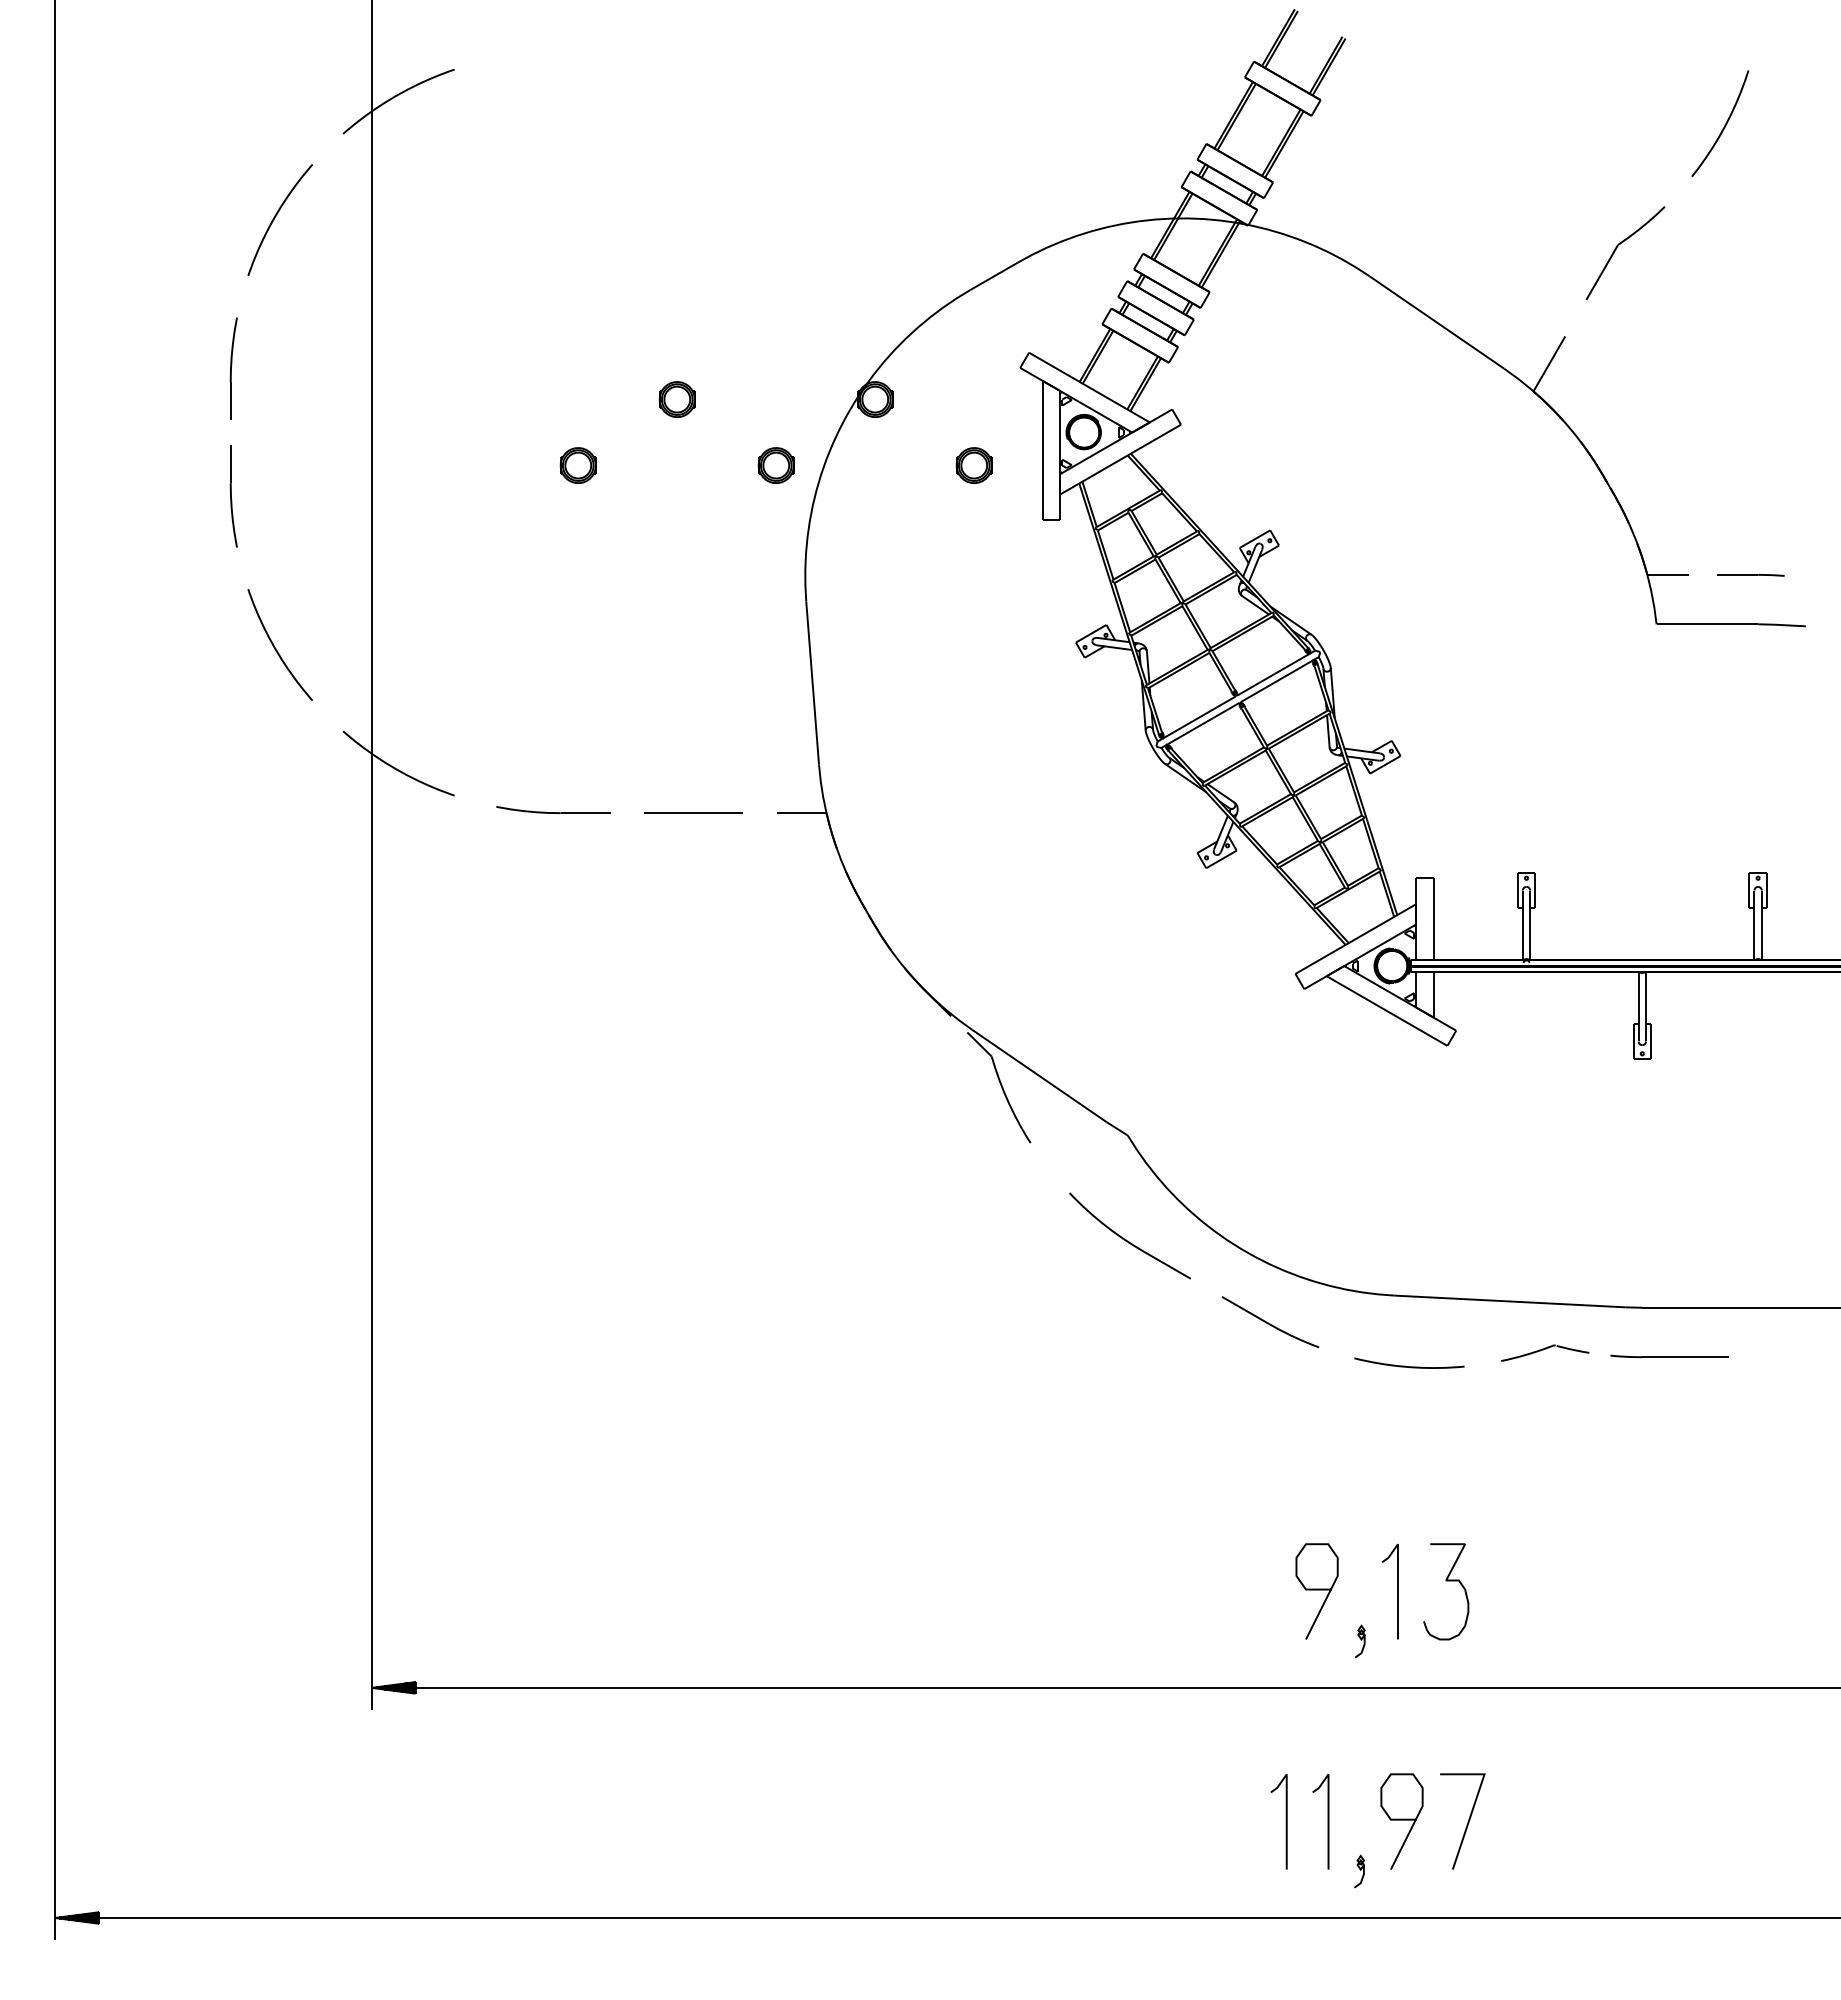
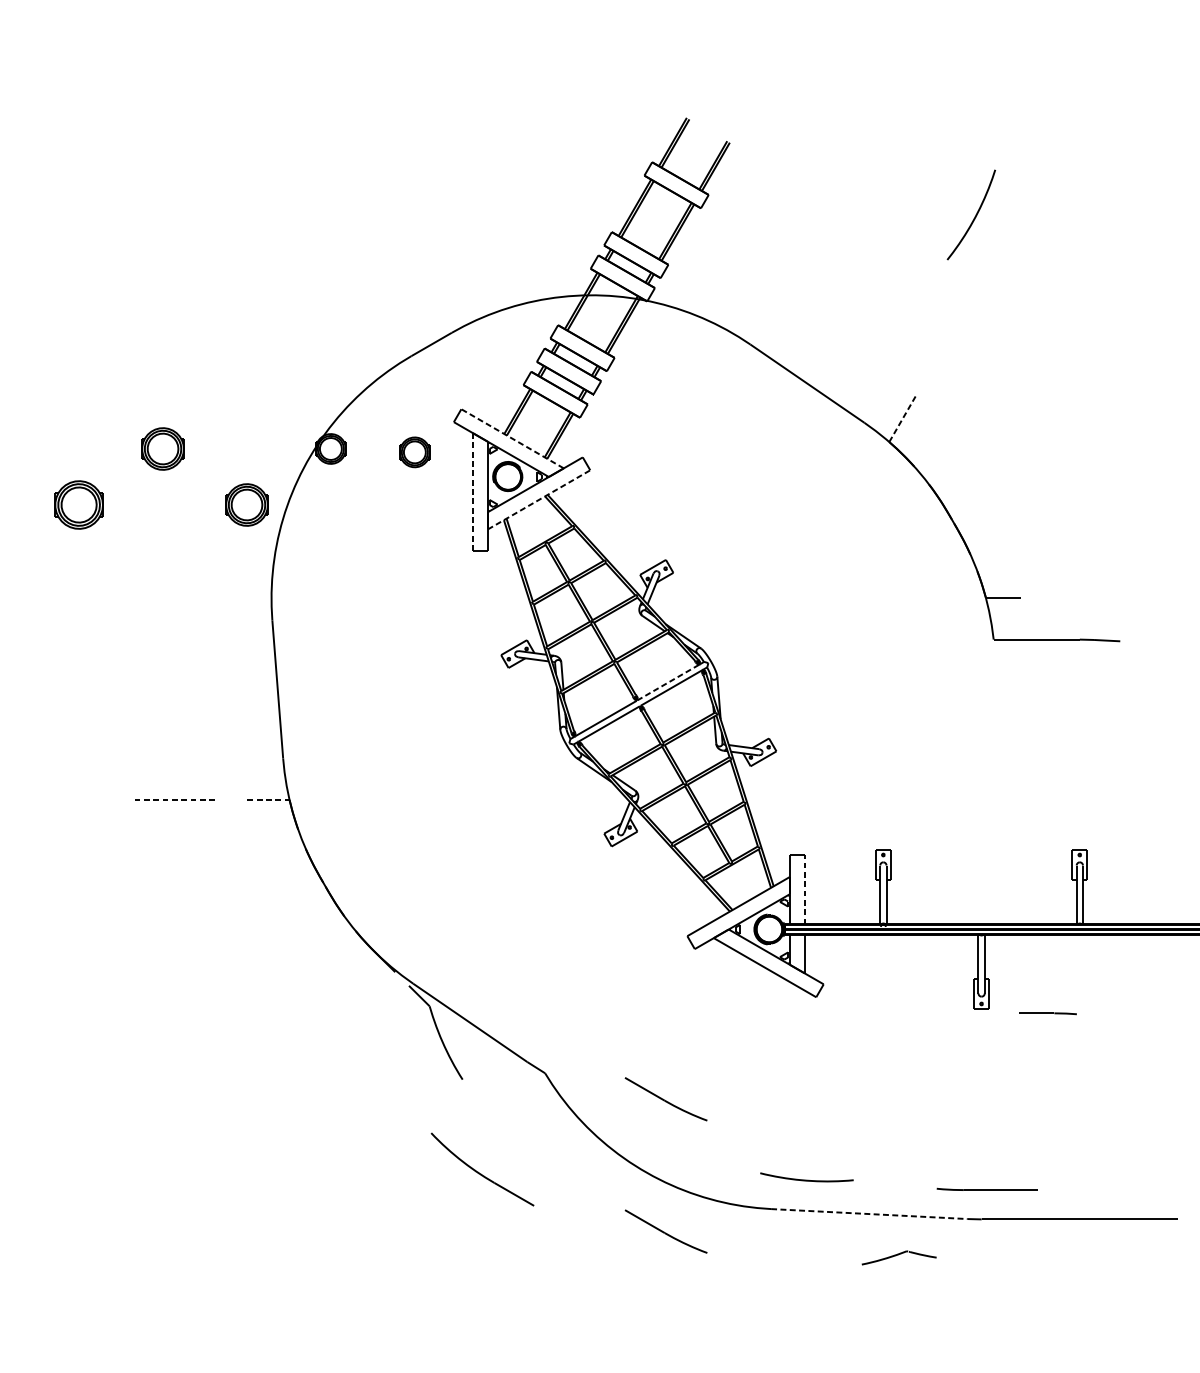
curve: (1723, 126) -> (974, 217), moved
part: (1617, 248) -> (960, 320), removed
line: (1549, 363) -> (902, 418), solid -> dashed
line: (1089, 387) -> (512, 438), solid -> dashed
part: (676, 399) -> (162, 448), size x1.4
line: (1042, 450) -> (472, 492), solid -> dashed
line: (1120, 459) -> (538, 499), solid -> dashed
part: (577, 465) -> (78, 504), size x1.6
part: (775, 465) -> (246, 504), size x1.4
part: (973, 465) -> (414, 452), moved
line: (1750, 575) -> (1047, 1013), moved
line: (1273, 674) -> (668, 682), solid -> dashed
part: (553, 809) -> (57, 796), removed
line: (693, 813) -> (176, 800), solid -> dashed
line: (801, 813) -> (268, 800), solid -> dashed
line: (1433, 919) -> (804, 890), solid -> dashed
part: (1270, 1166) -> (666, 1099), added
part: (1129, 1235) -> (482, 1169), moved
line: (1509, 1301) -> (868, 1214), solid -> dashed
part: (1669, 1356) -> (986, 1189), moved
curve: (1409, 1366) -> (806, 1180), moved

